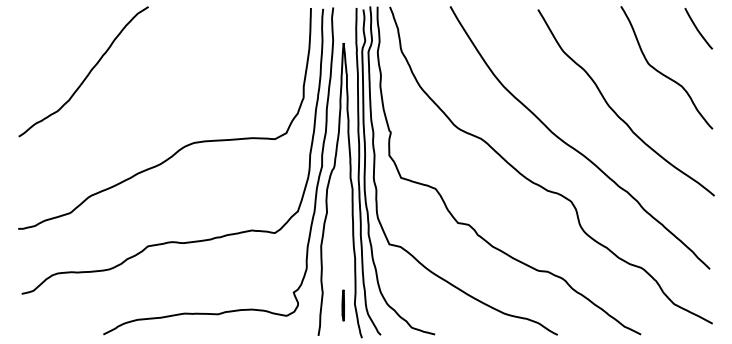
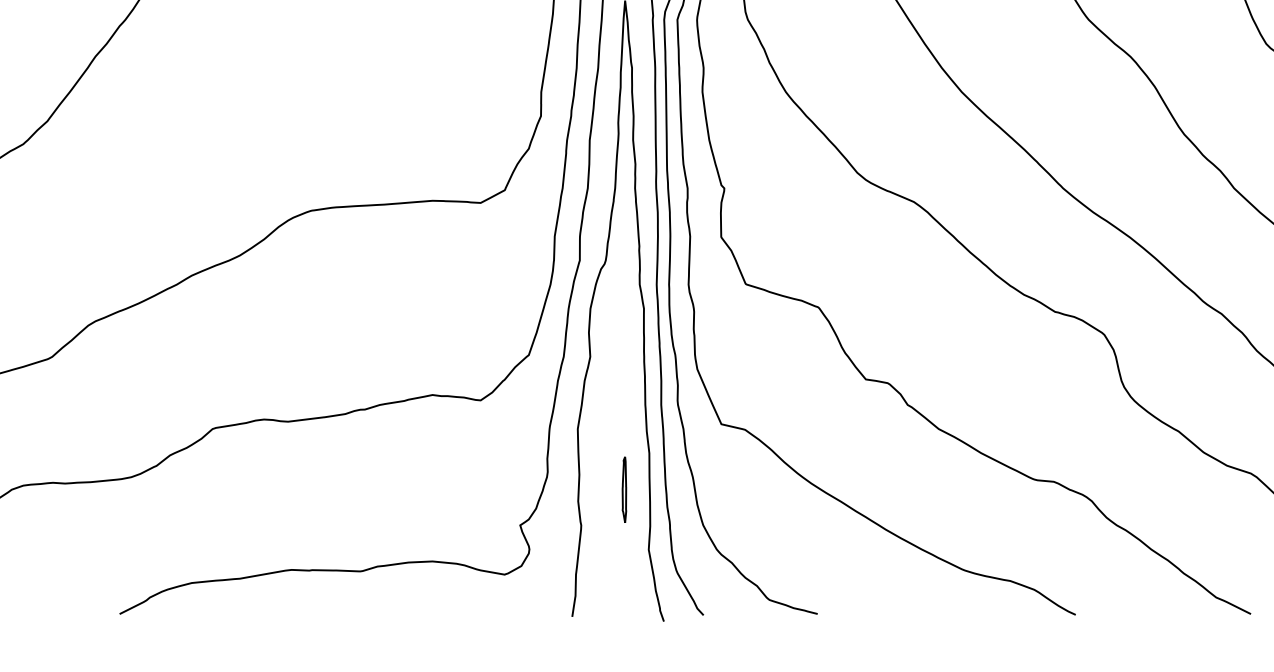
line: (342, 305) -> (622, 489), moved

